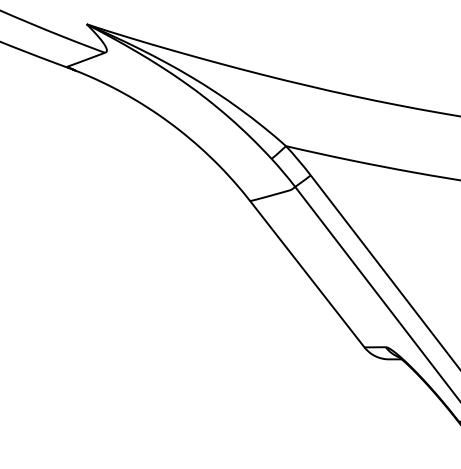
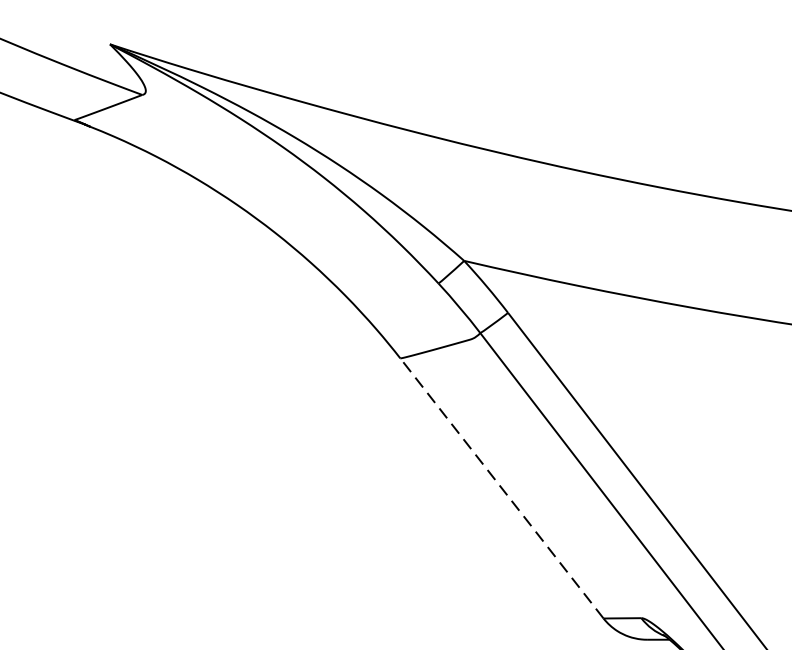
line: (307, 274) -> (502, 488), solid -> dashed

